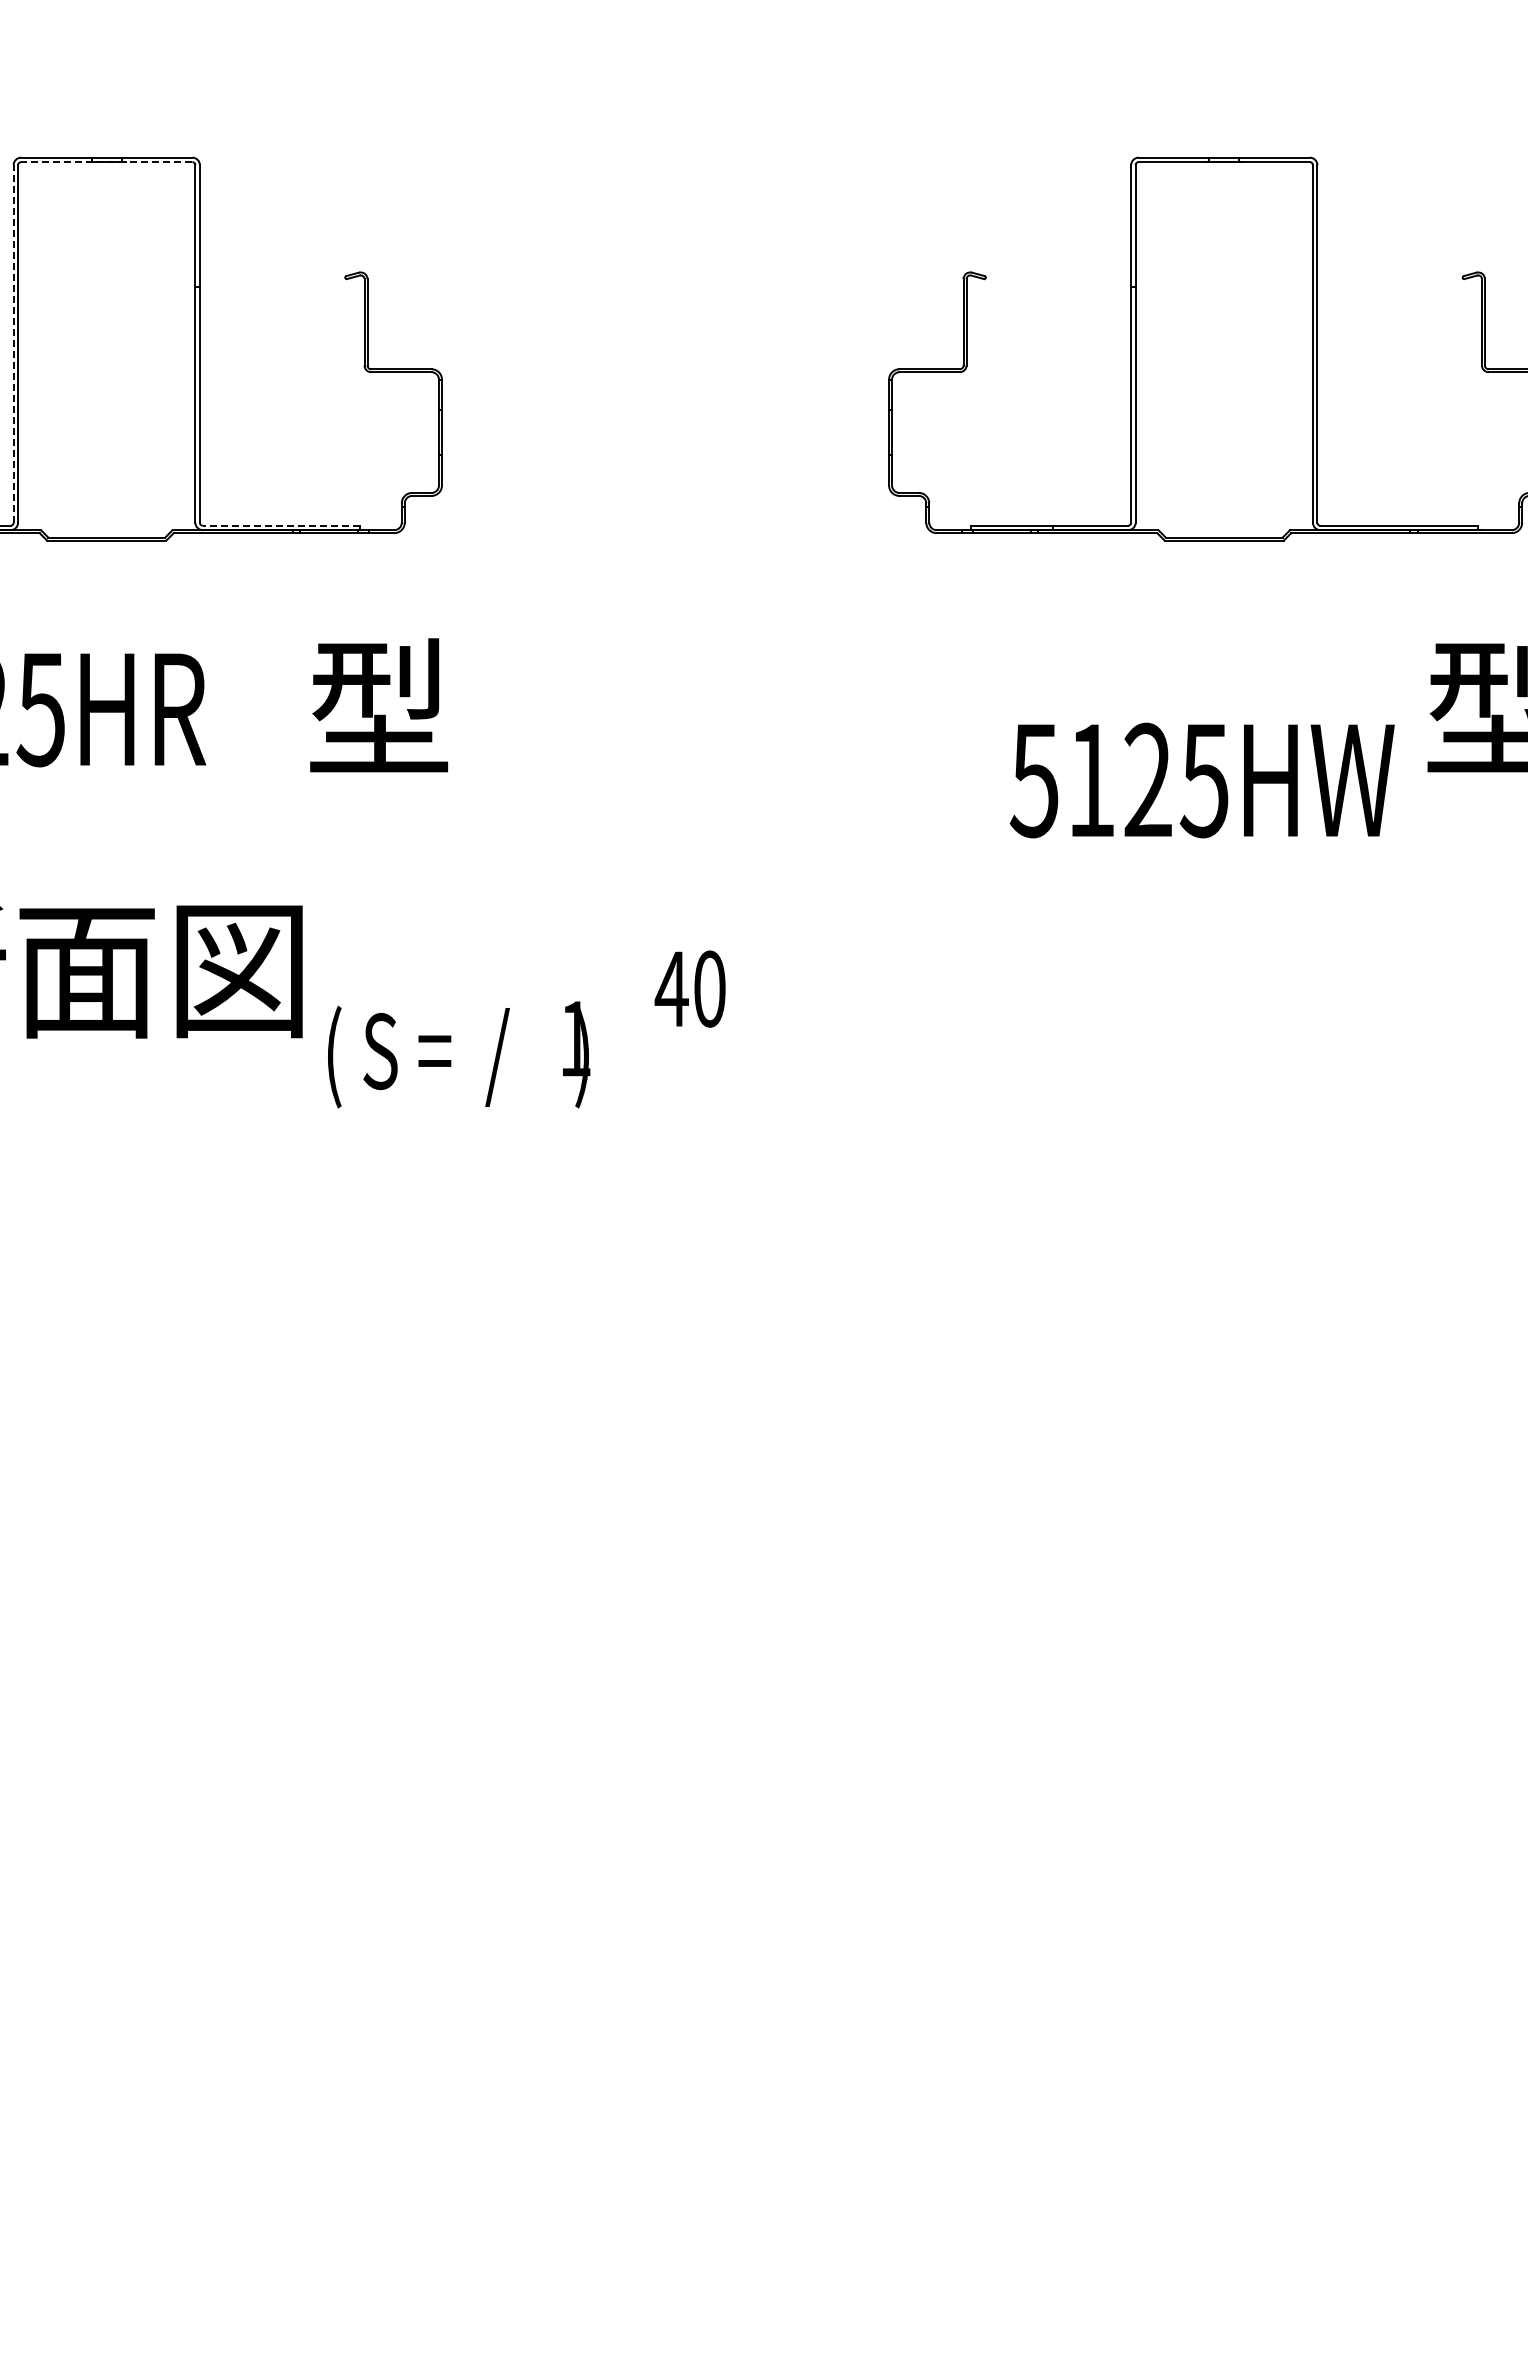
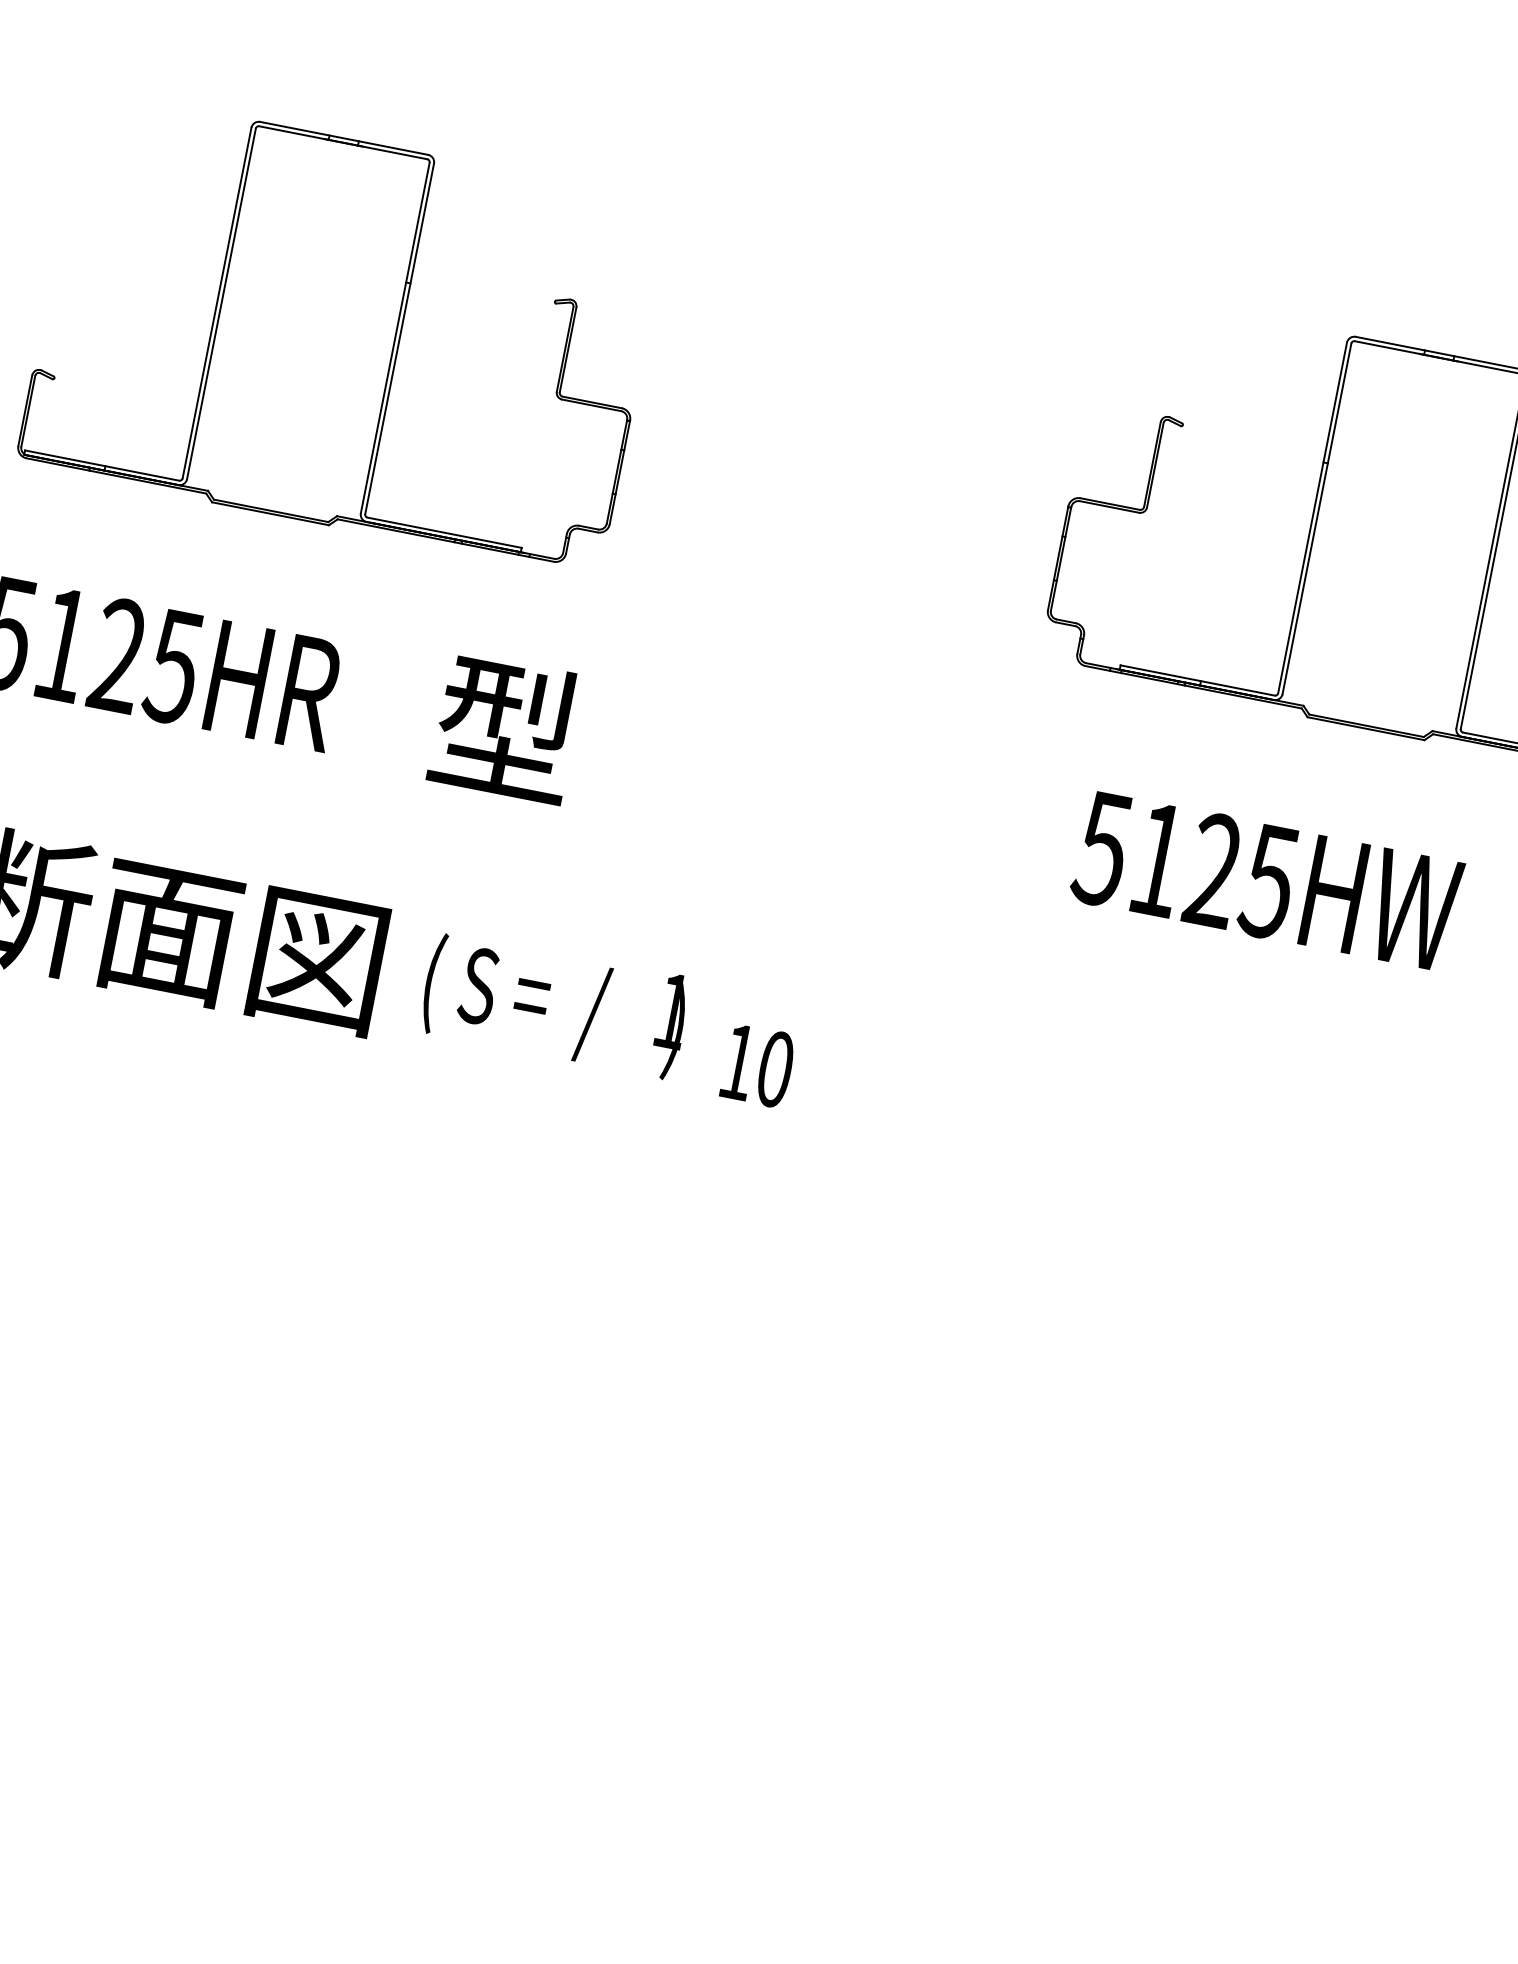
line: (106, 162) -> (342, 143), dashed -> solid
line: (13, 343) -> (217, 302), dashed -> solid
line: (281, 525) -> (444, 532), dashed -> solid
text: (1201, 780) -> (1266, 881), moved
text: (671, 988) -> (738, 1061), 40 -> 10
text: (459, 1054) -> (555, 1004), moved

